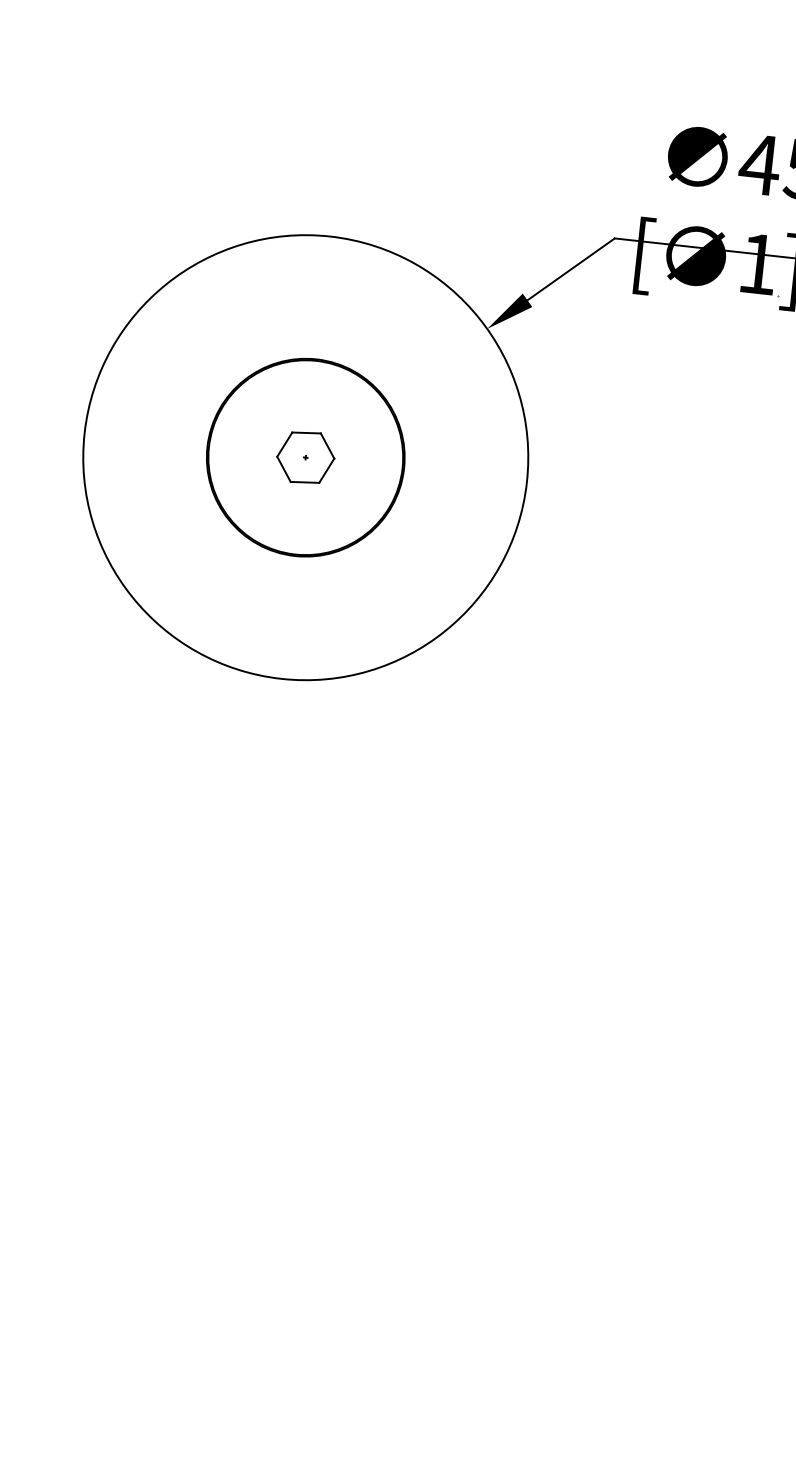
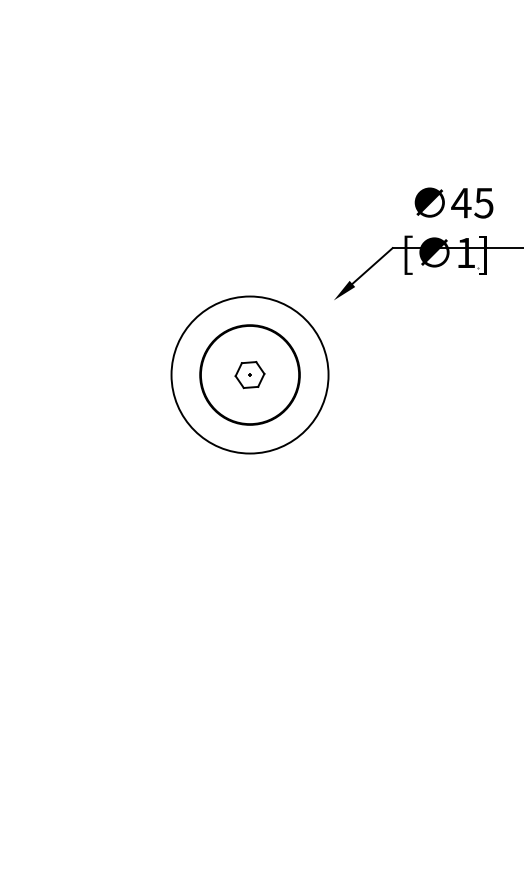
circle: (304, 456) -> (249, 374), size x0.7

